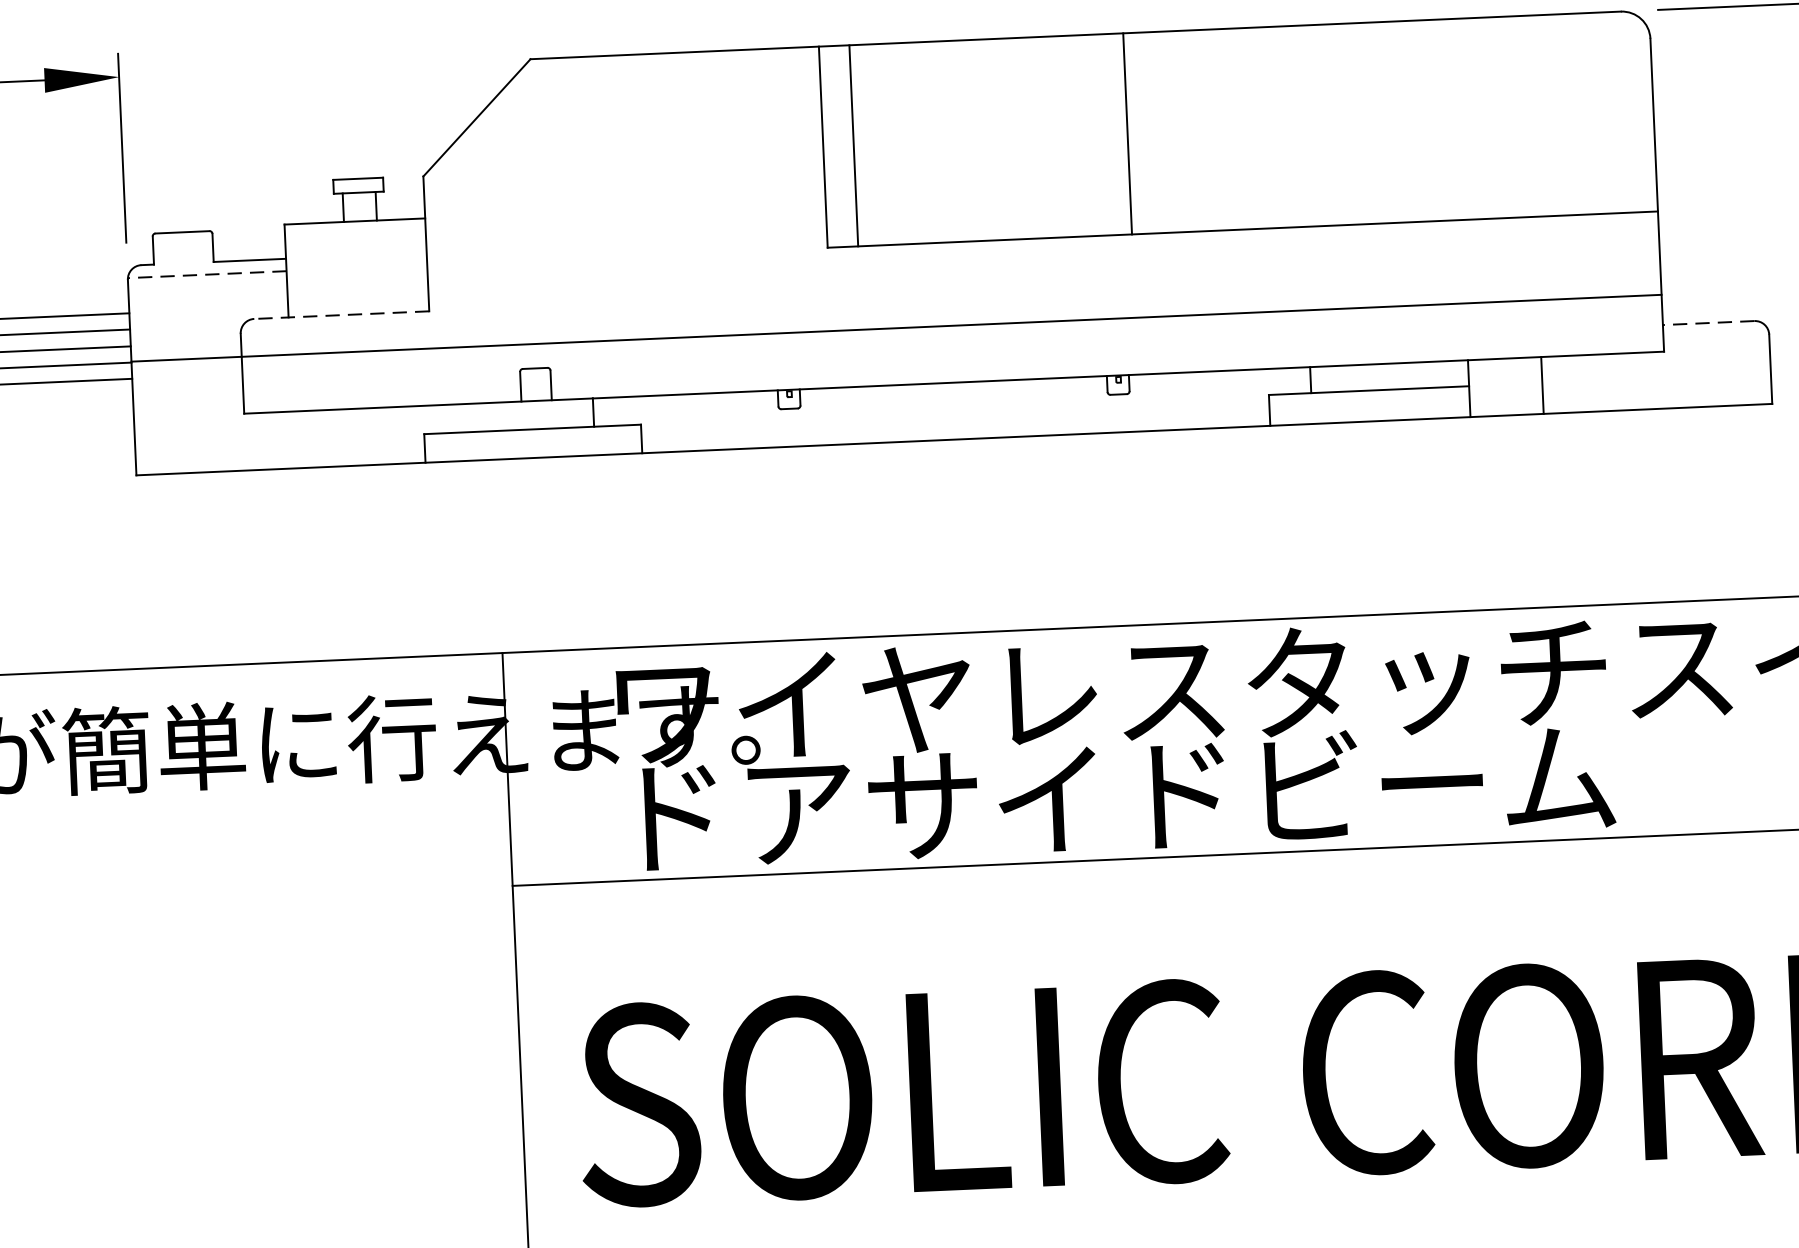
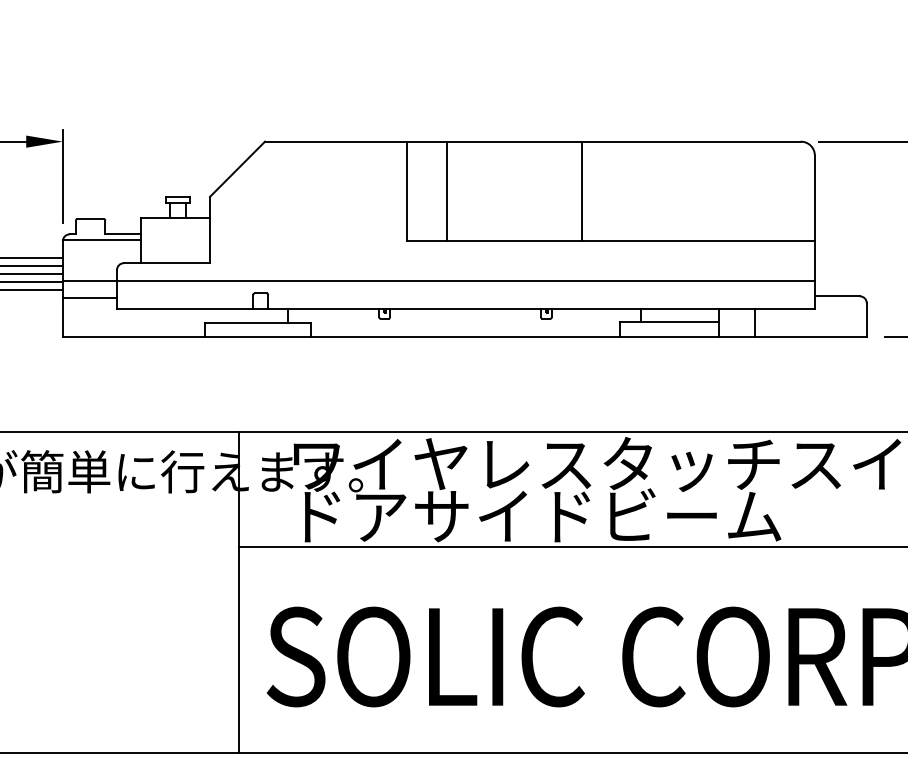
line: (1127, 132) -> (582, 190), moved
line: (853, 144) -> (446, 190), moved
line: (206, 274) -> (101, 240), dashed -> solid
line: (340, 315) -> (166, 263), dashed -> solid
line: (1706, 323) -> (836, 296), dashed -> solid
line: (187, 391) -> (89, 297), added

